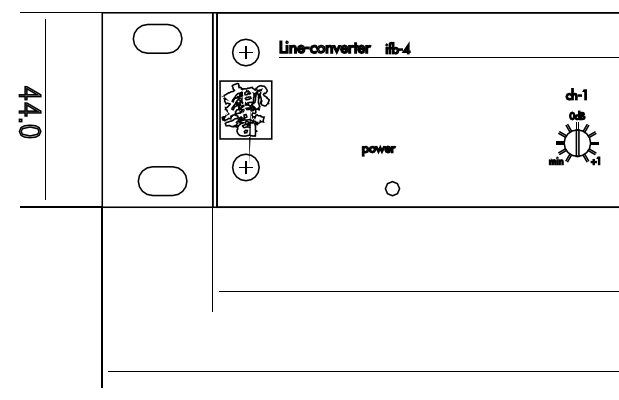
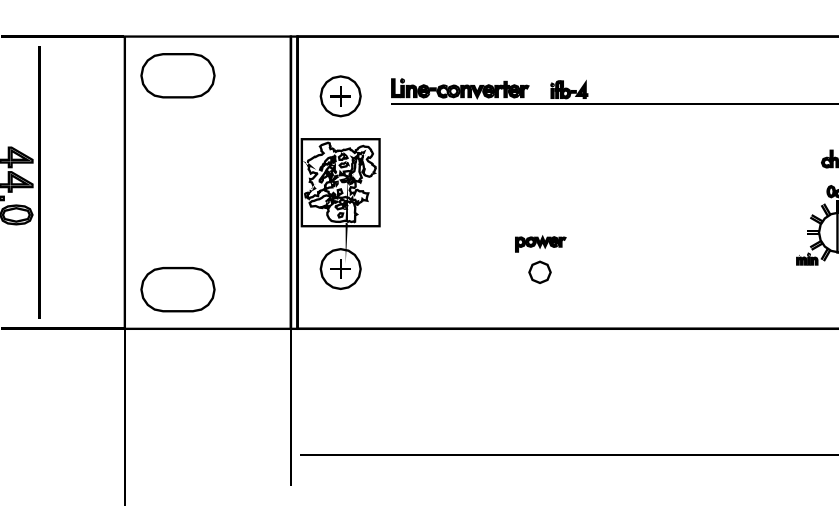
part: (157, 38) -> (177, 75), moved
part: (162, 181) -> (177, 290), moved
part: (392, 188) -> (540, 272), moved

